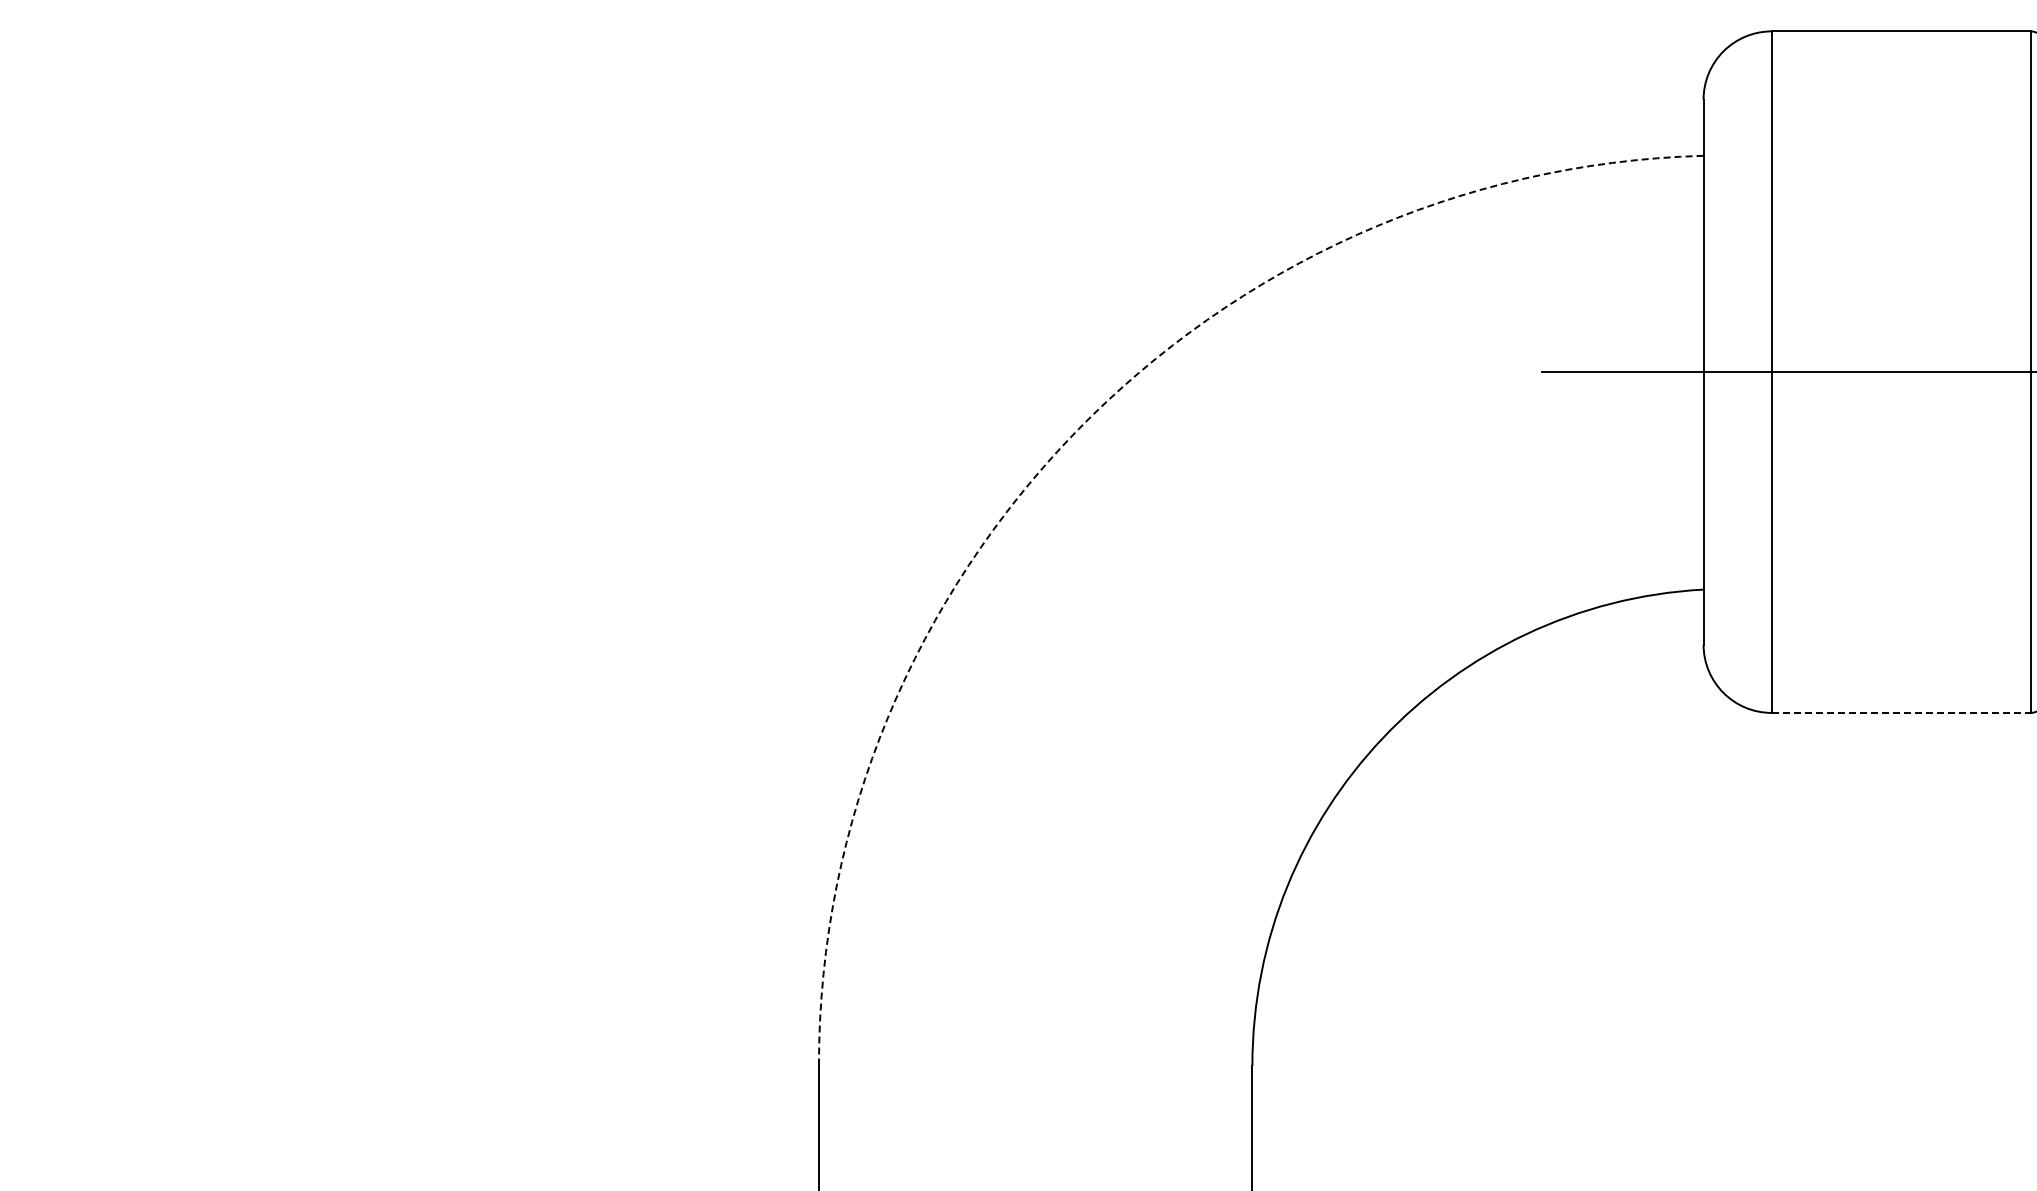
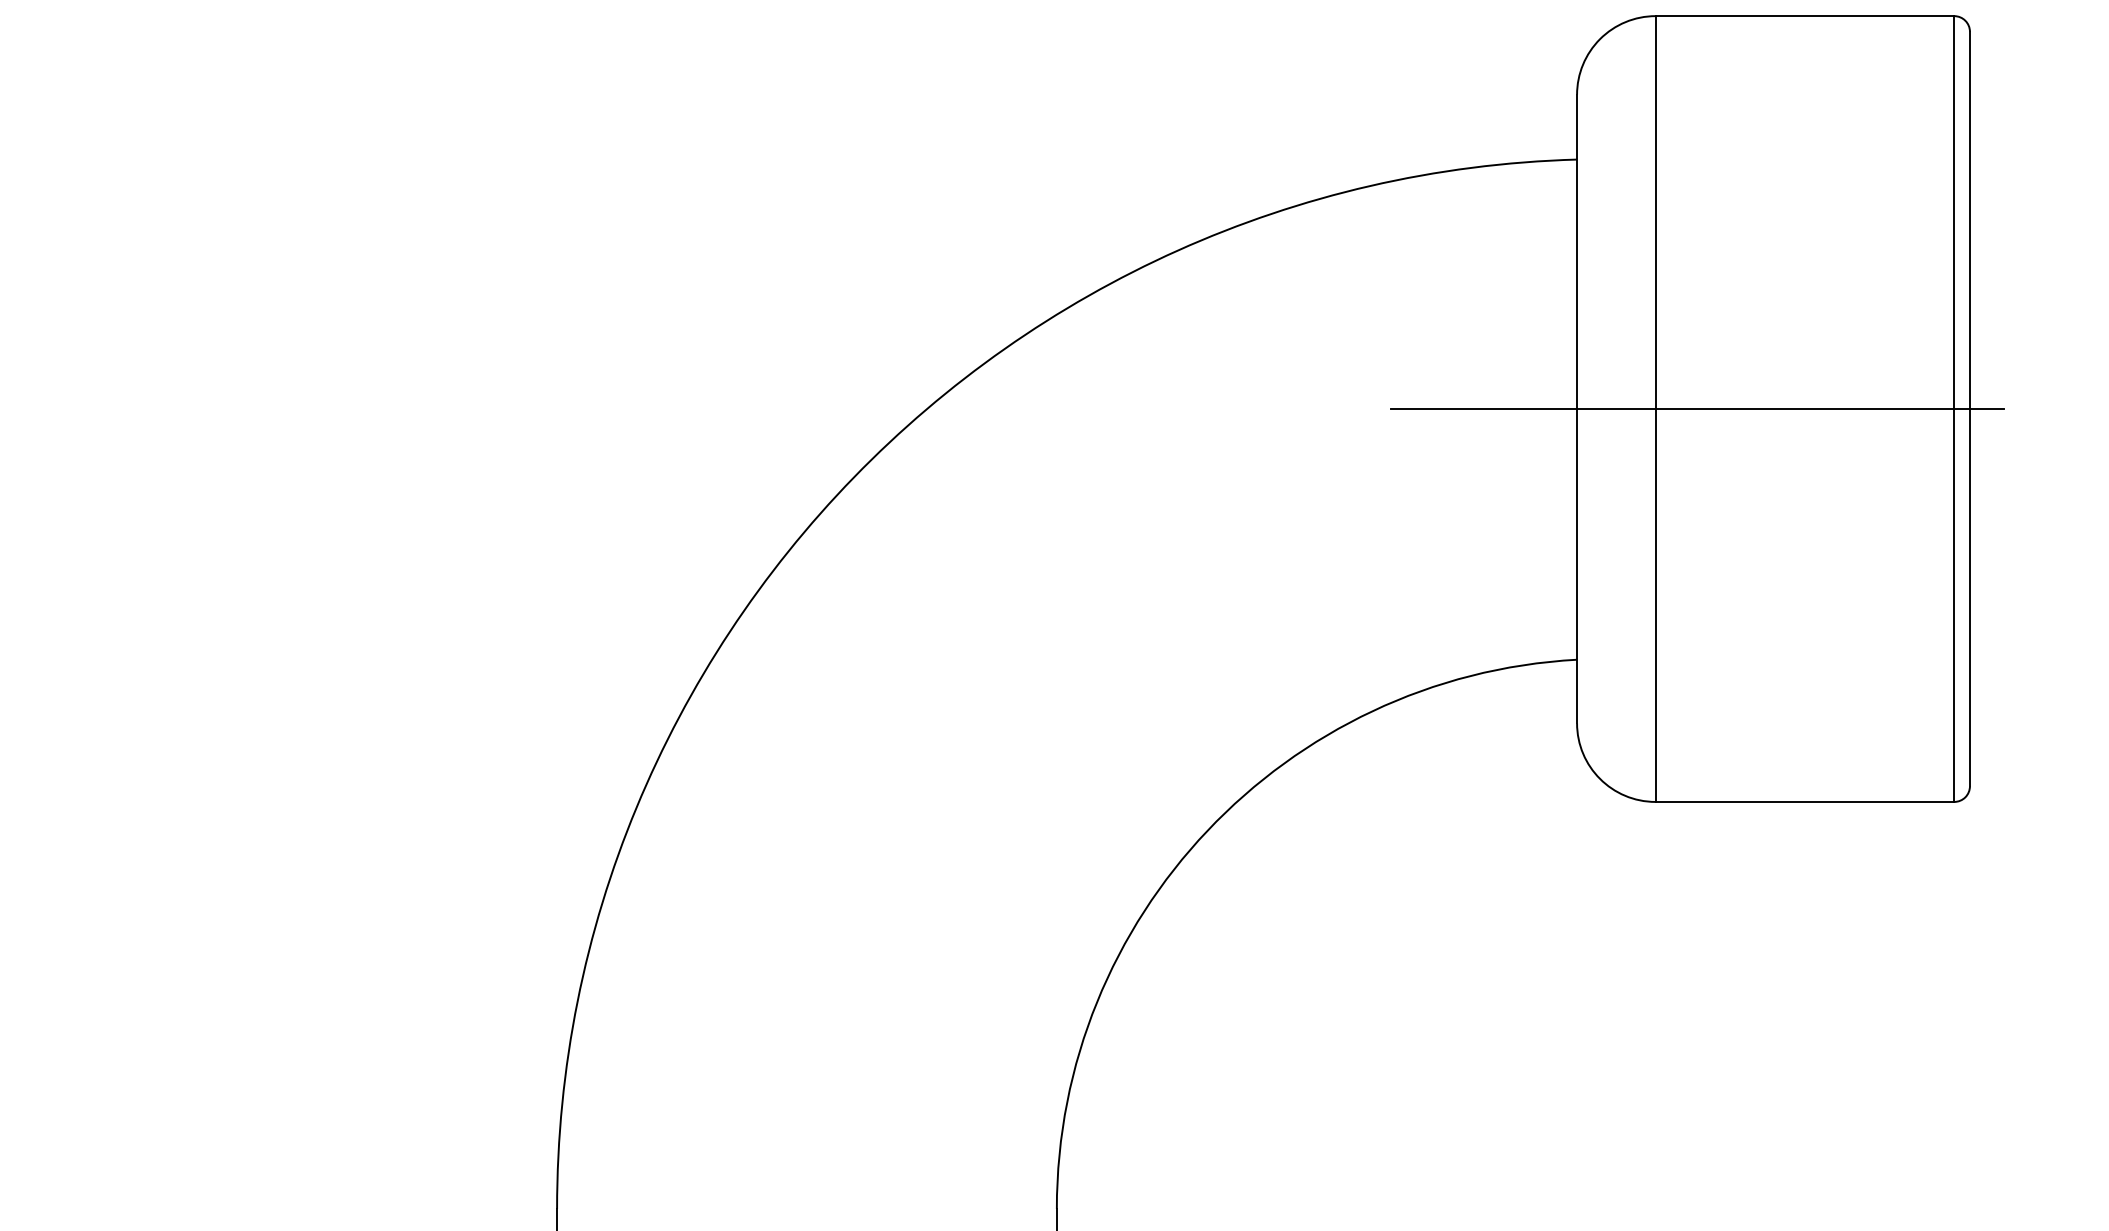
arc: (1076, 431) -> (854, 477), dashed -> solid
line: (1901, 712) -> (1805, 801), dashed -> solid

